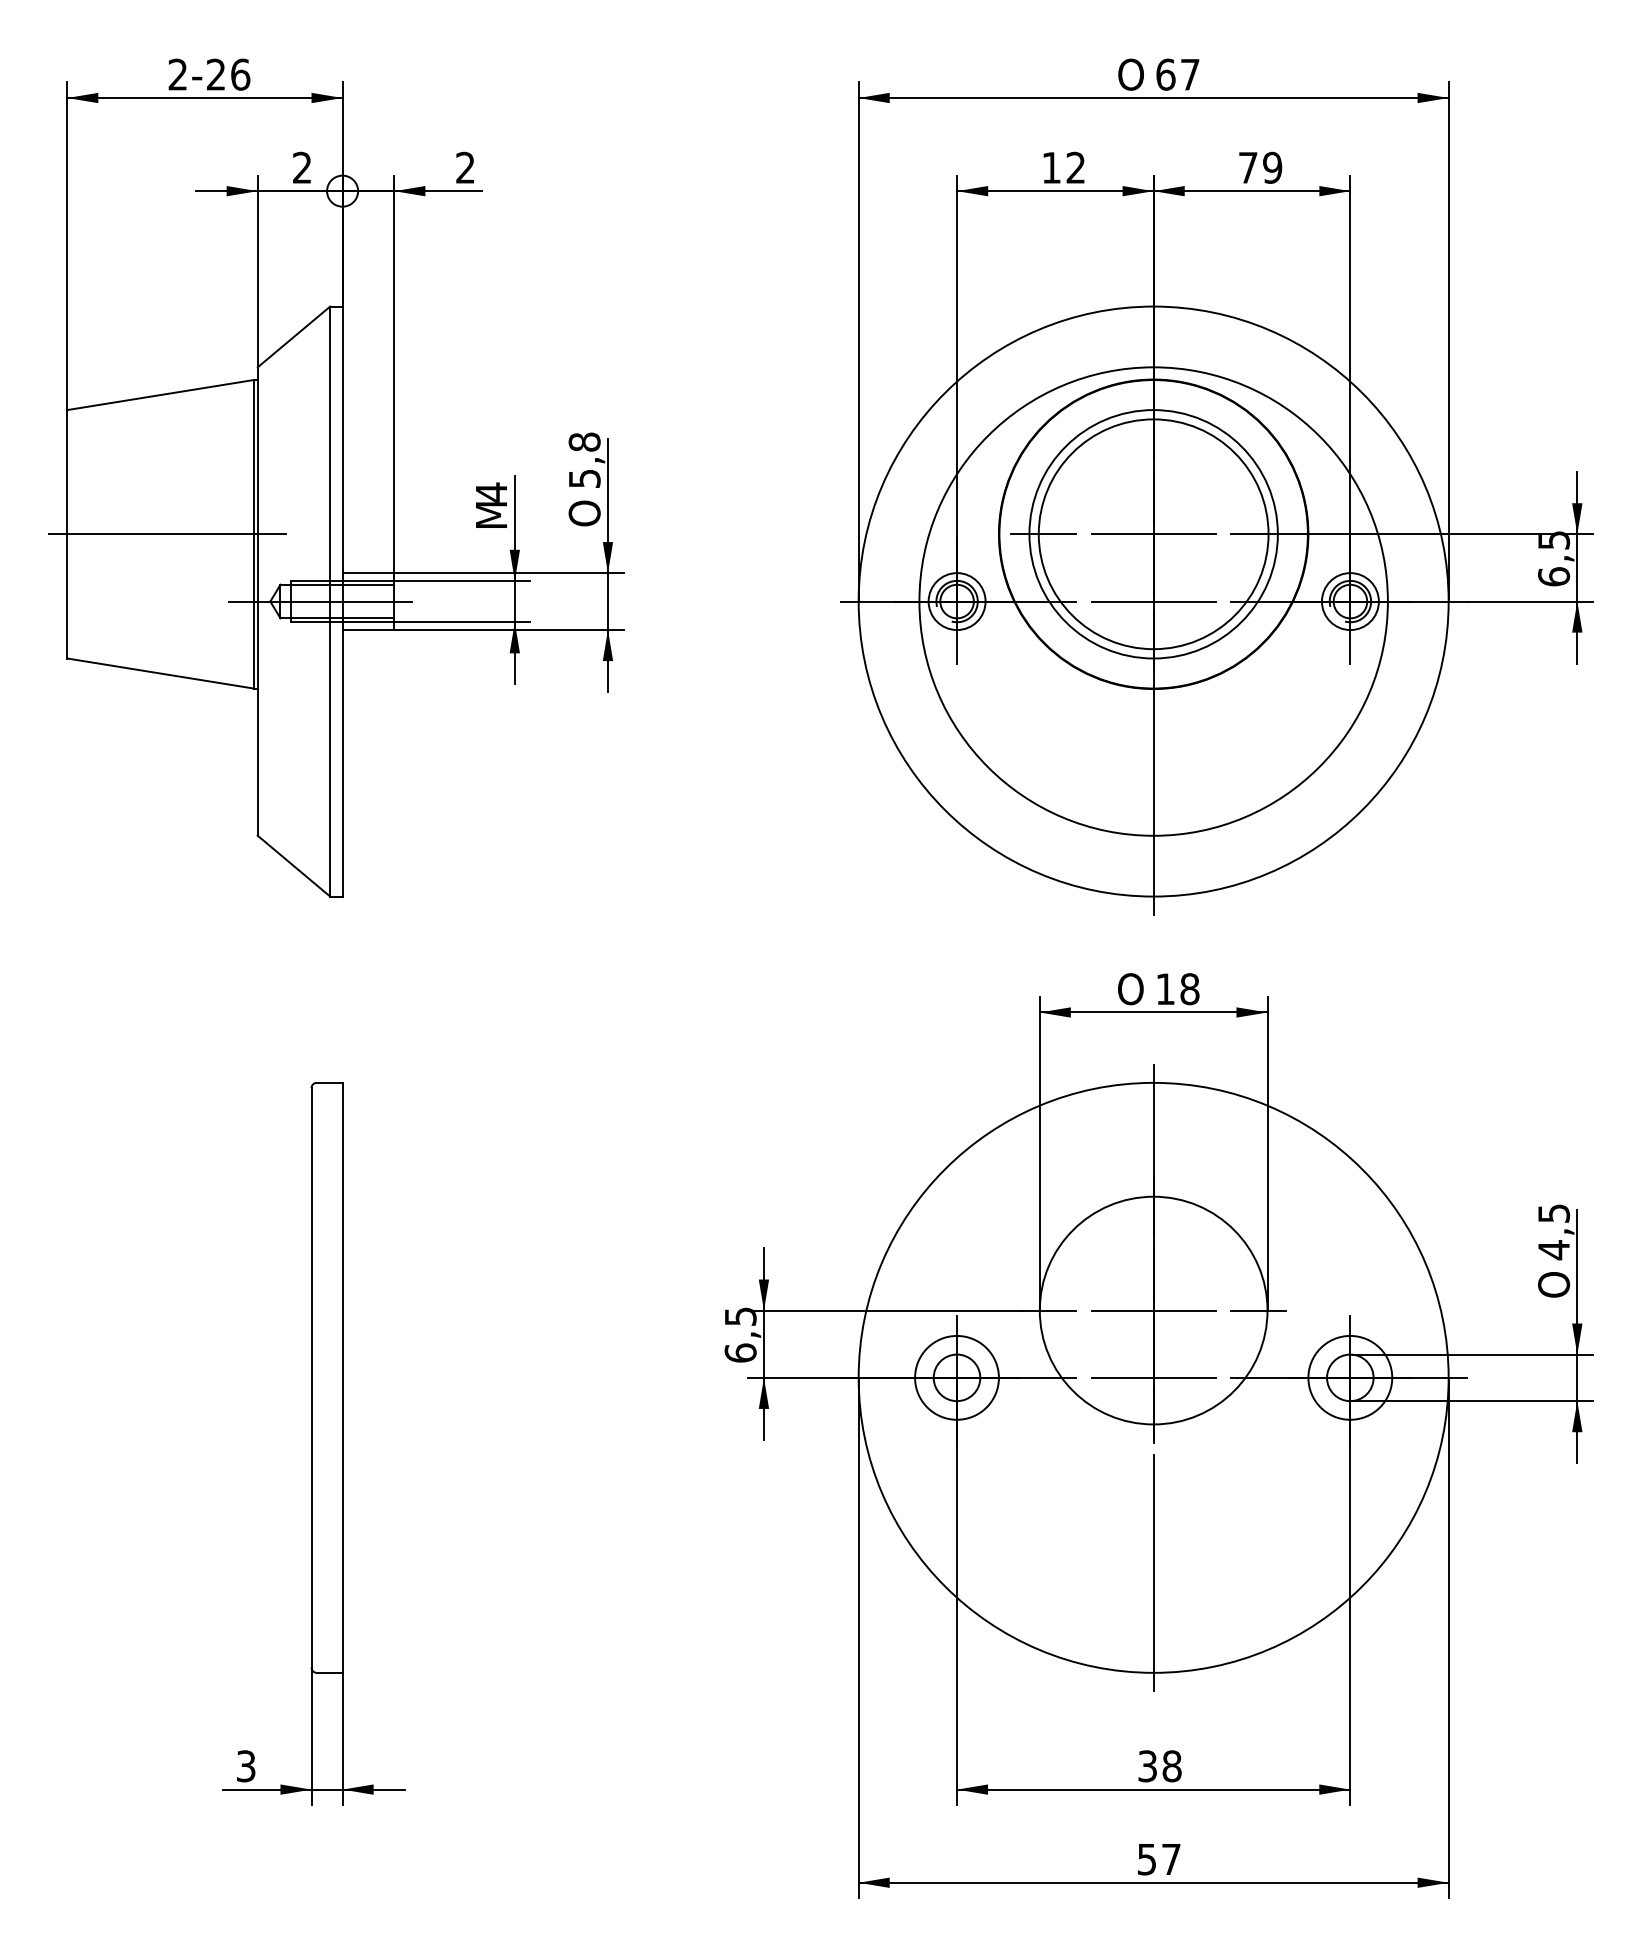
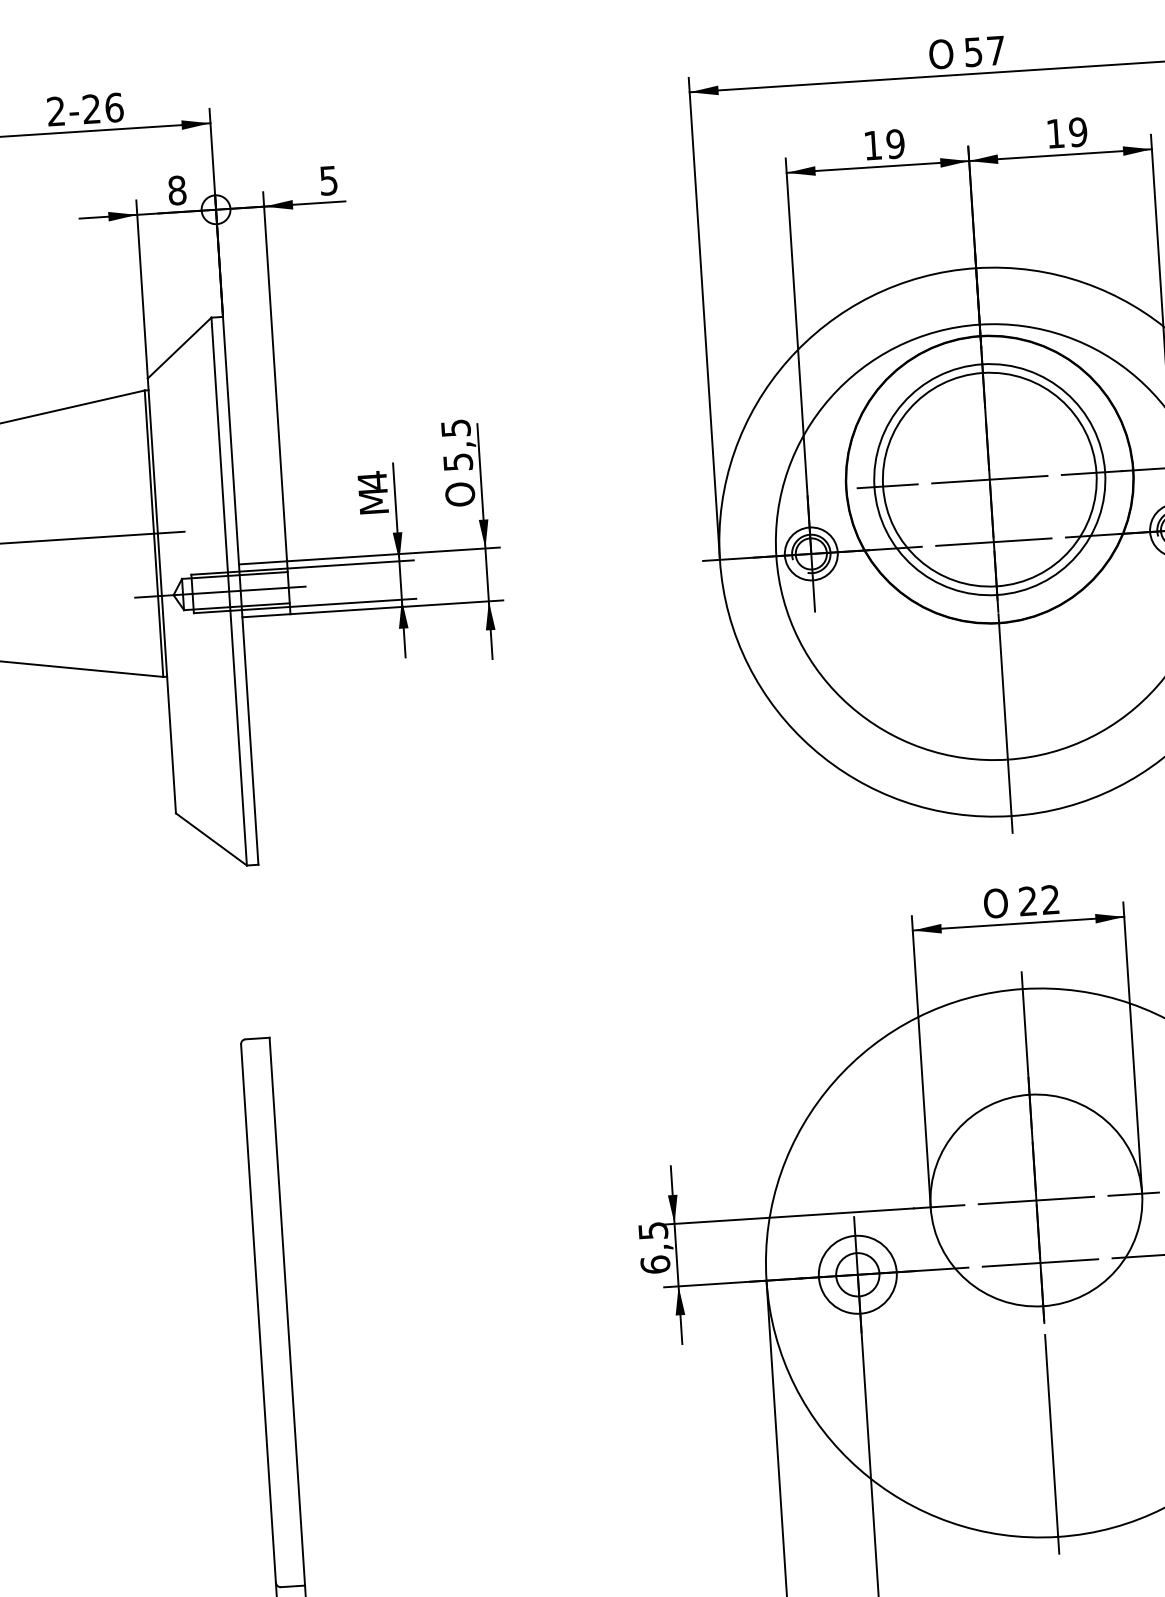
text: (1165, 74) -> (973, 52), 67 -> 57
text: (301, 167) -> (176, 190), 2 -> 8
text: (465, 167) -> (328, 180), 2 -> 5
text: (1075, 167) -> (895, 143), 12 -> 19
text: (1248, 167) -> (1055, 133), 79 -> 19
text: (584, 441) -> (455, 427), 5,8 -> 5,5
text: (1177, 989) -> (1039, 900), 18 -> 22

